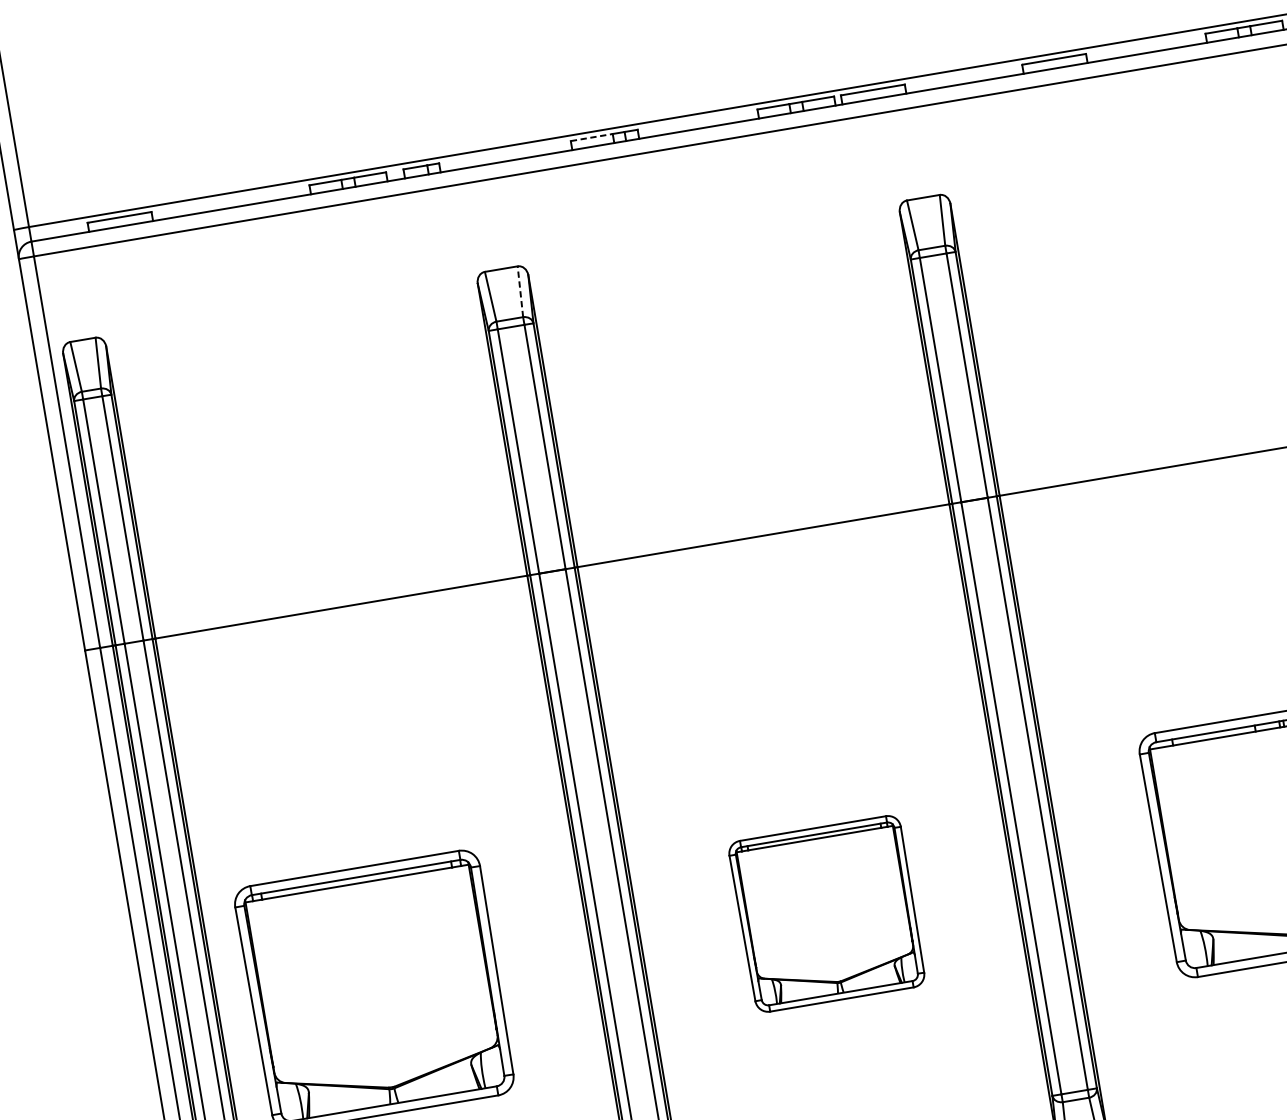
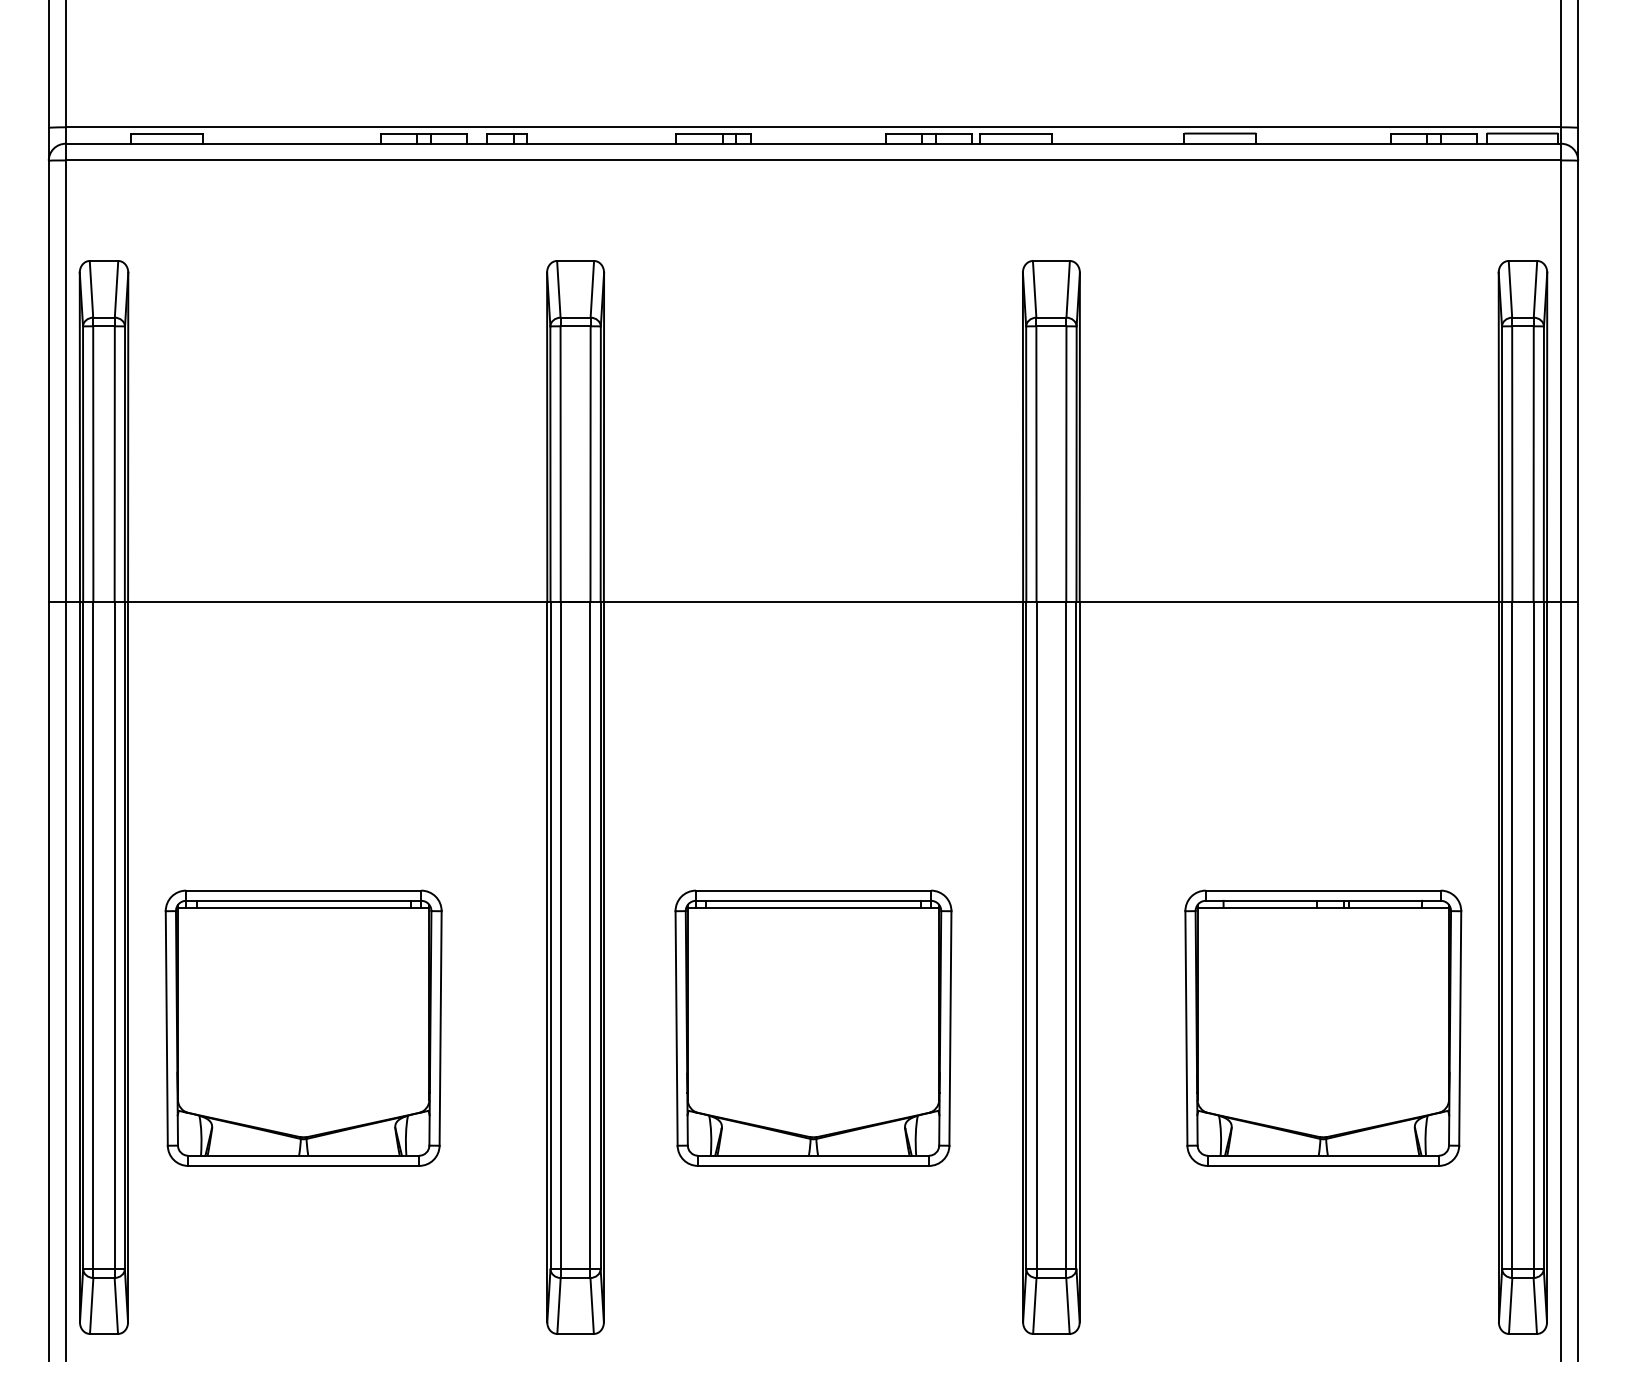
line: (592, 137) -> (699, 133), dashed -> solid
line: (520, 291) -> (592, 288), dashed -> solid
part: (827, 913) -> (813, 1027), size x1.43

